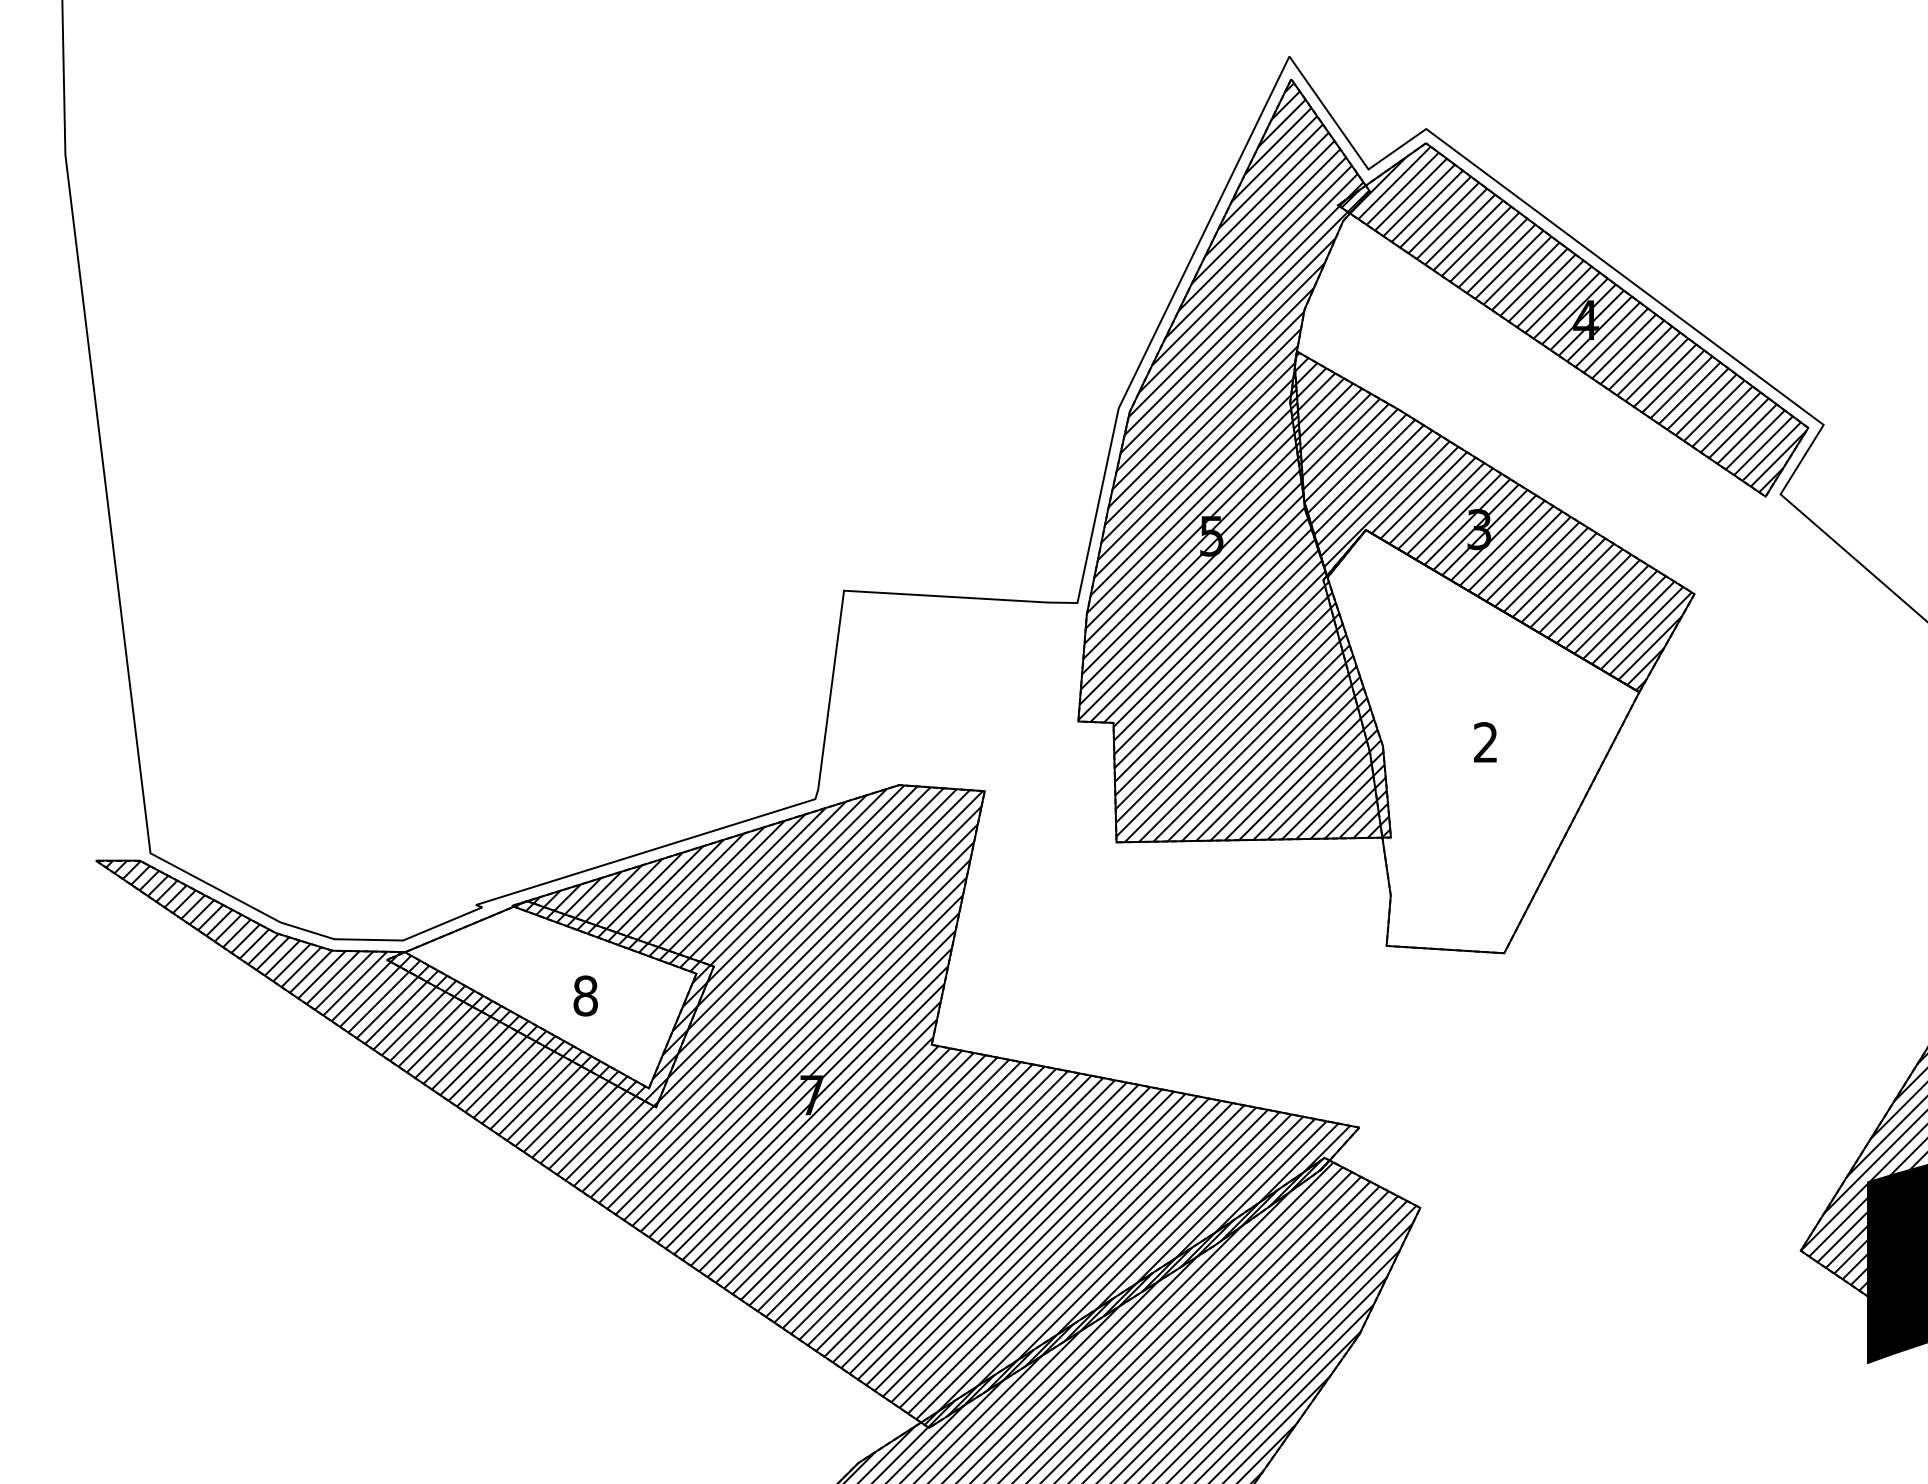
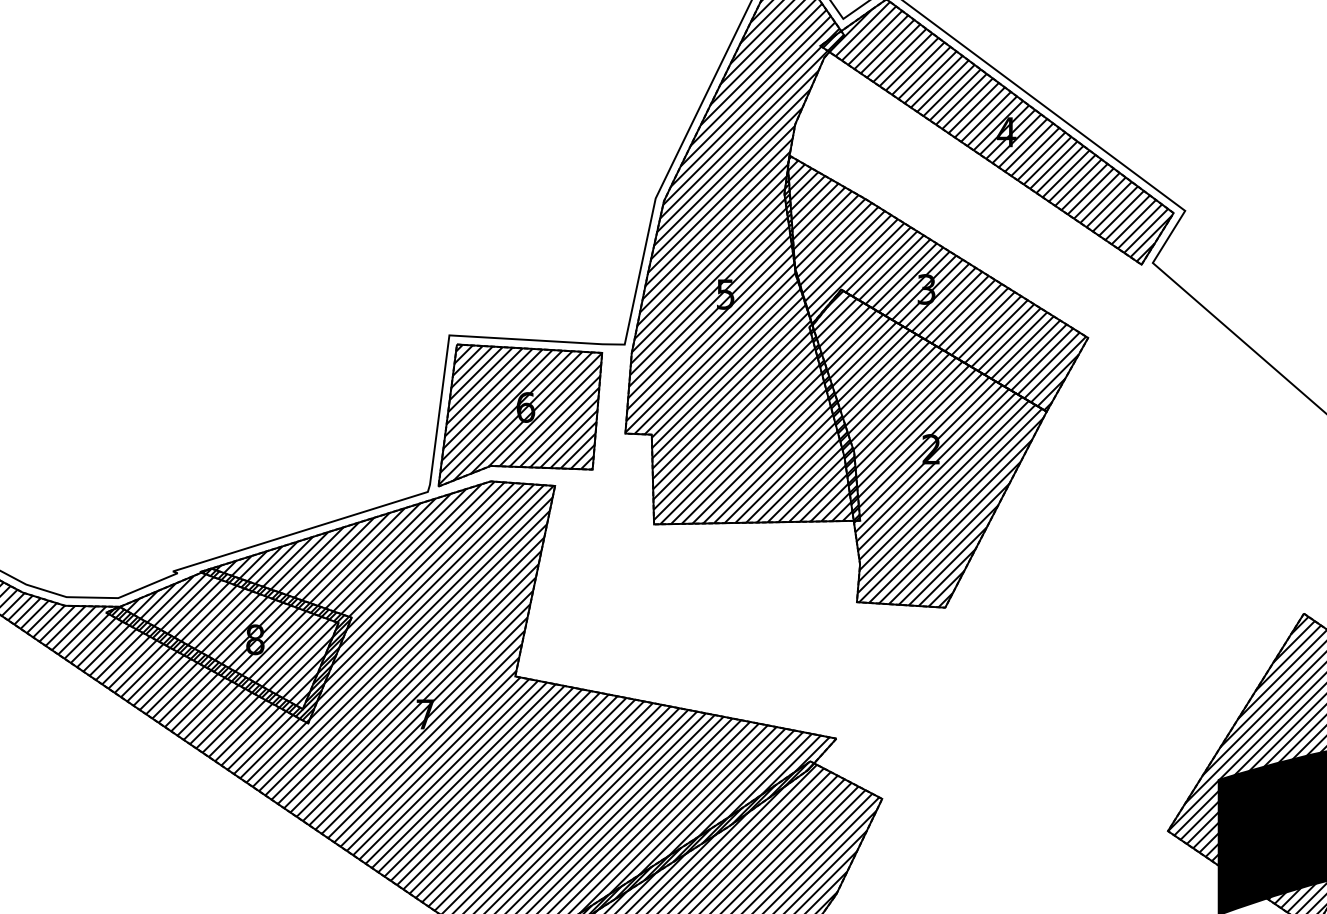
part: (938, 697) -> (520, 415), added
hatch: (1479, 741) -> (926, 448), added
hatch: (553, 1002) -> (231, 644), added

